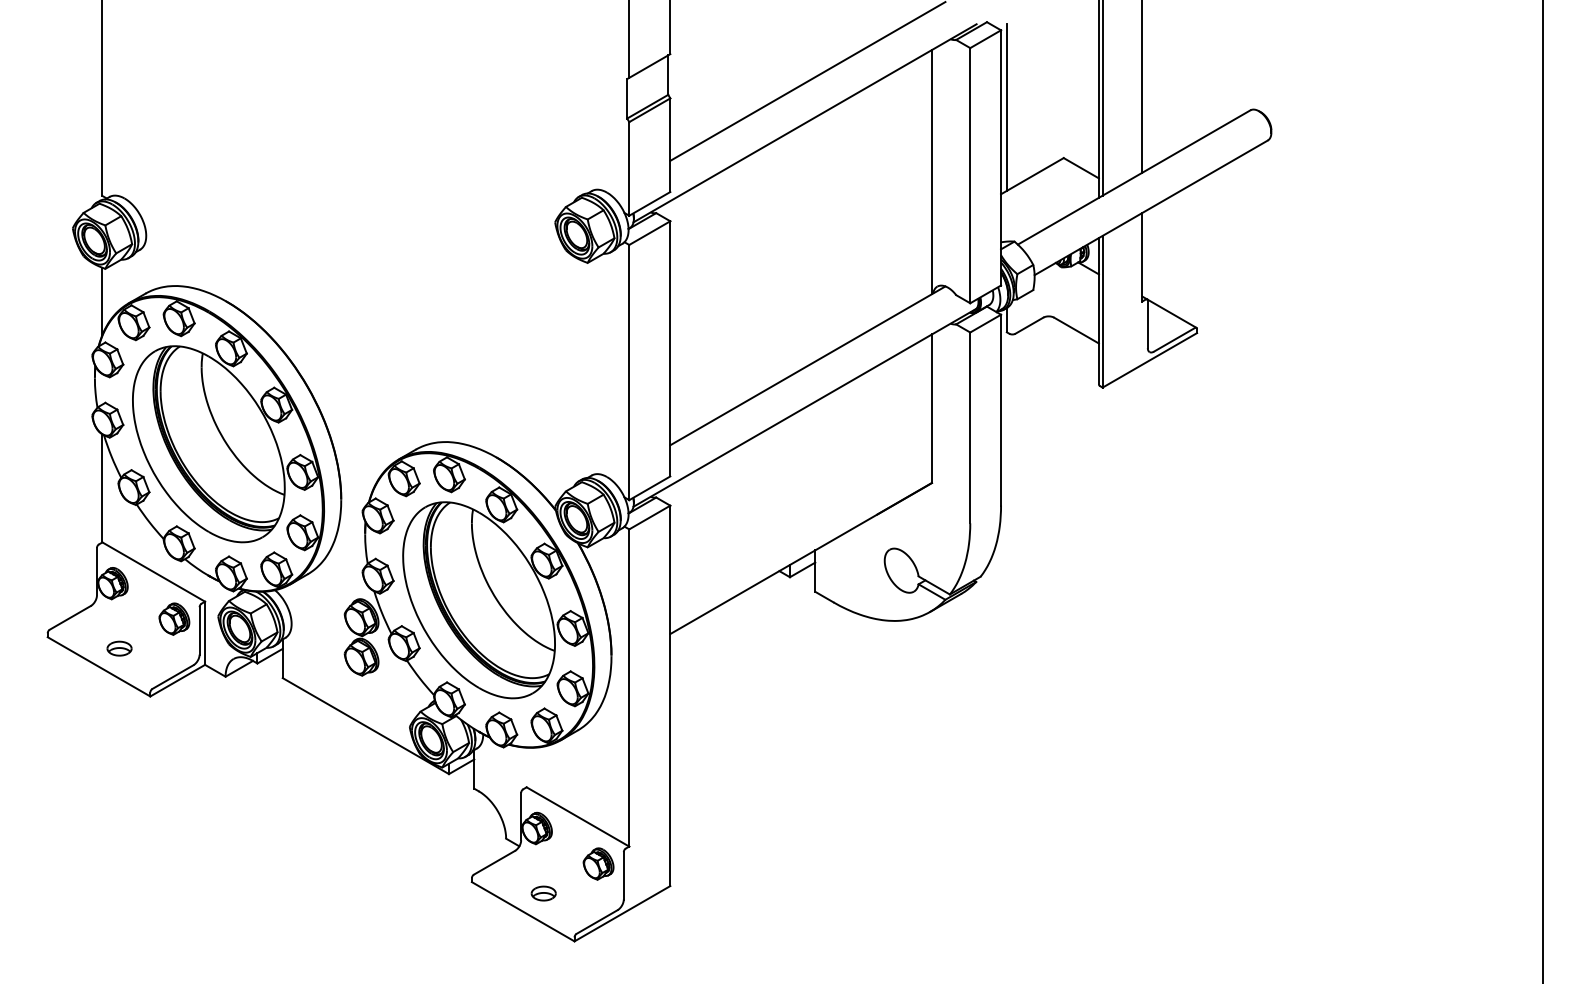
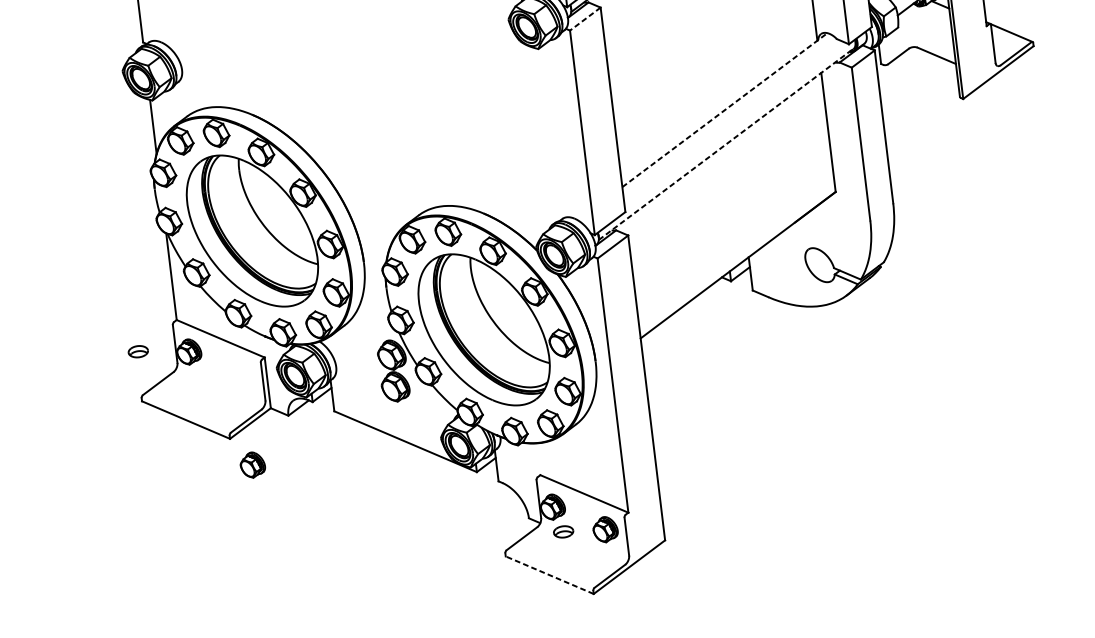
line: (649, 233) -> (585, 19), solid -> dashed
line: (807, 365) -> (724, 109), solid -> dashed
line: (805, 407) -> (727, 143), solid -> dashed
part: (174, 618) -> (252, 464), moved
part: (119, 648) -> (138, 351), moved
part: (543, 893) -> (563, 531), moved
line: (522, 911) -> (549, 575), solid -> dashed

